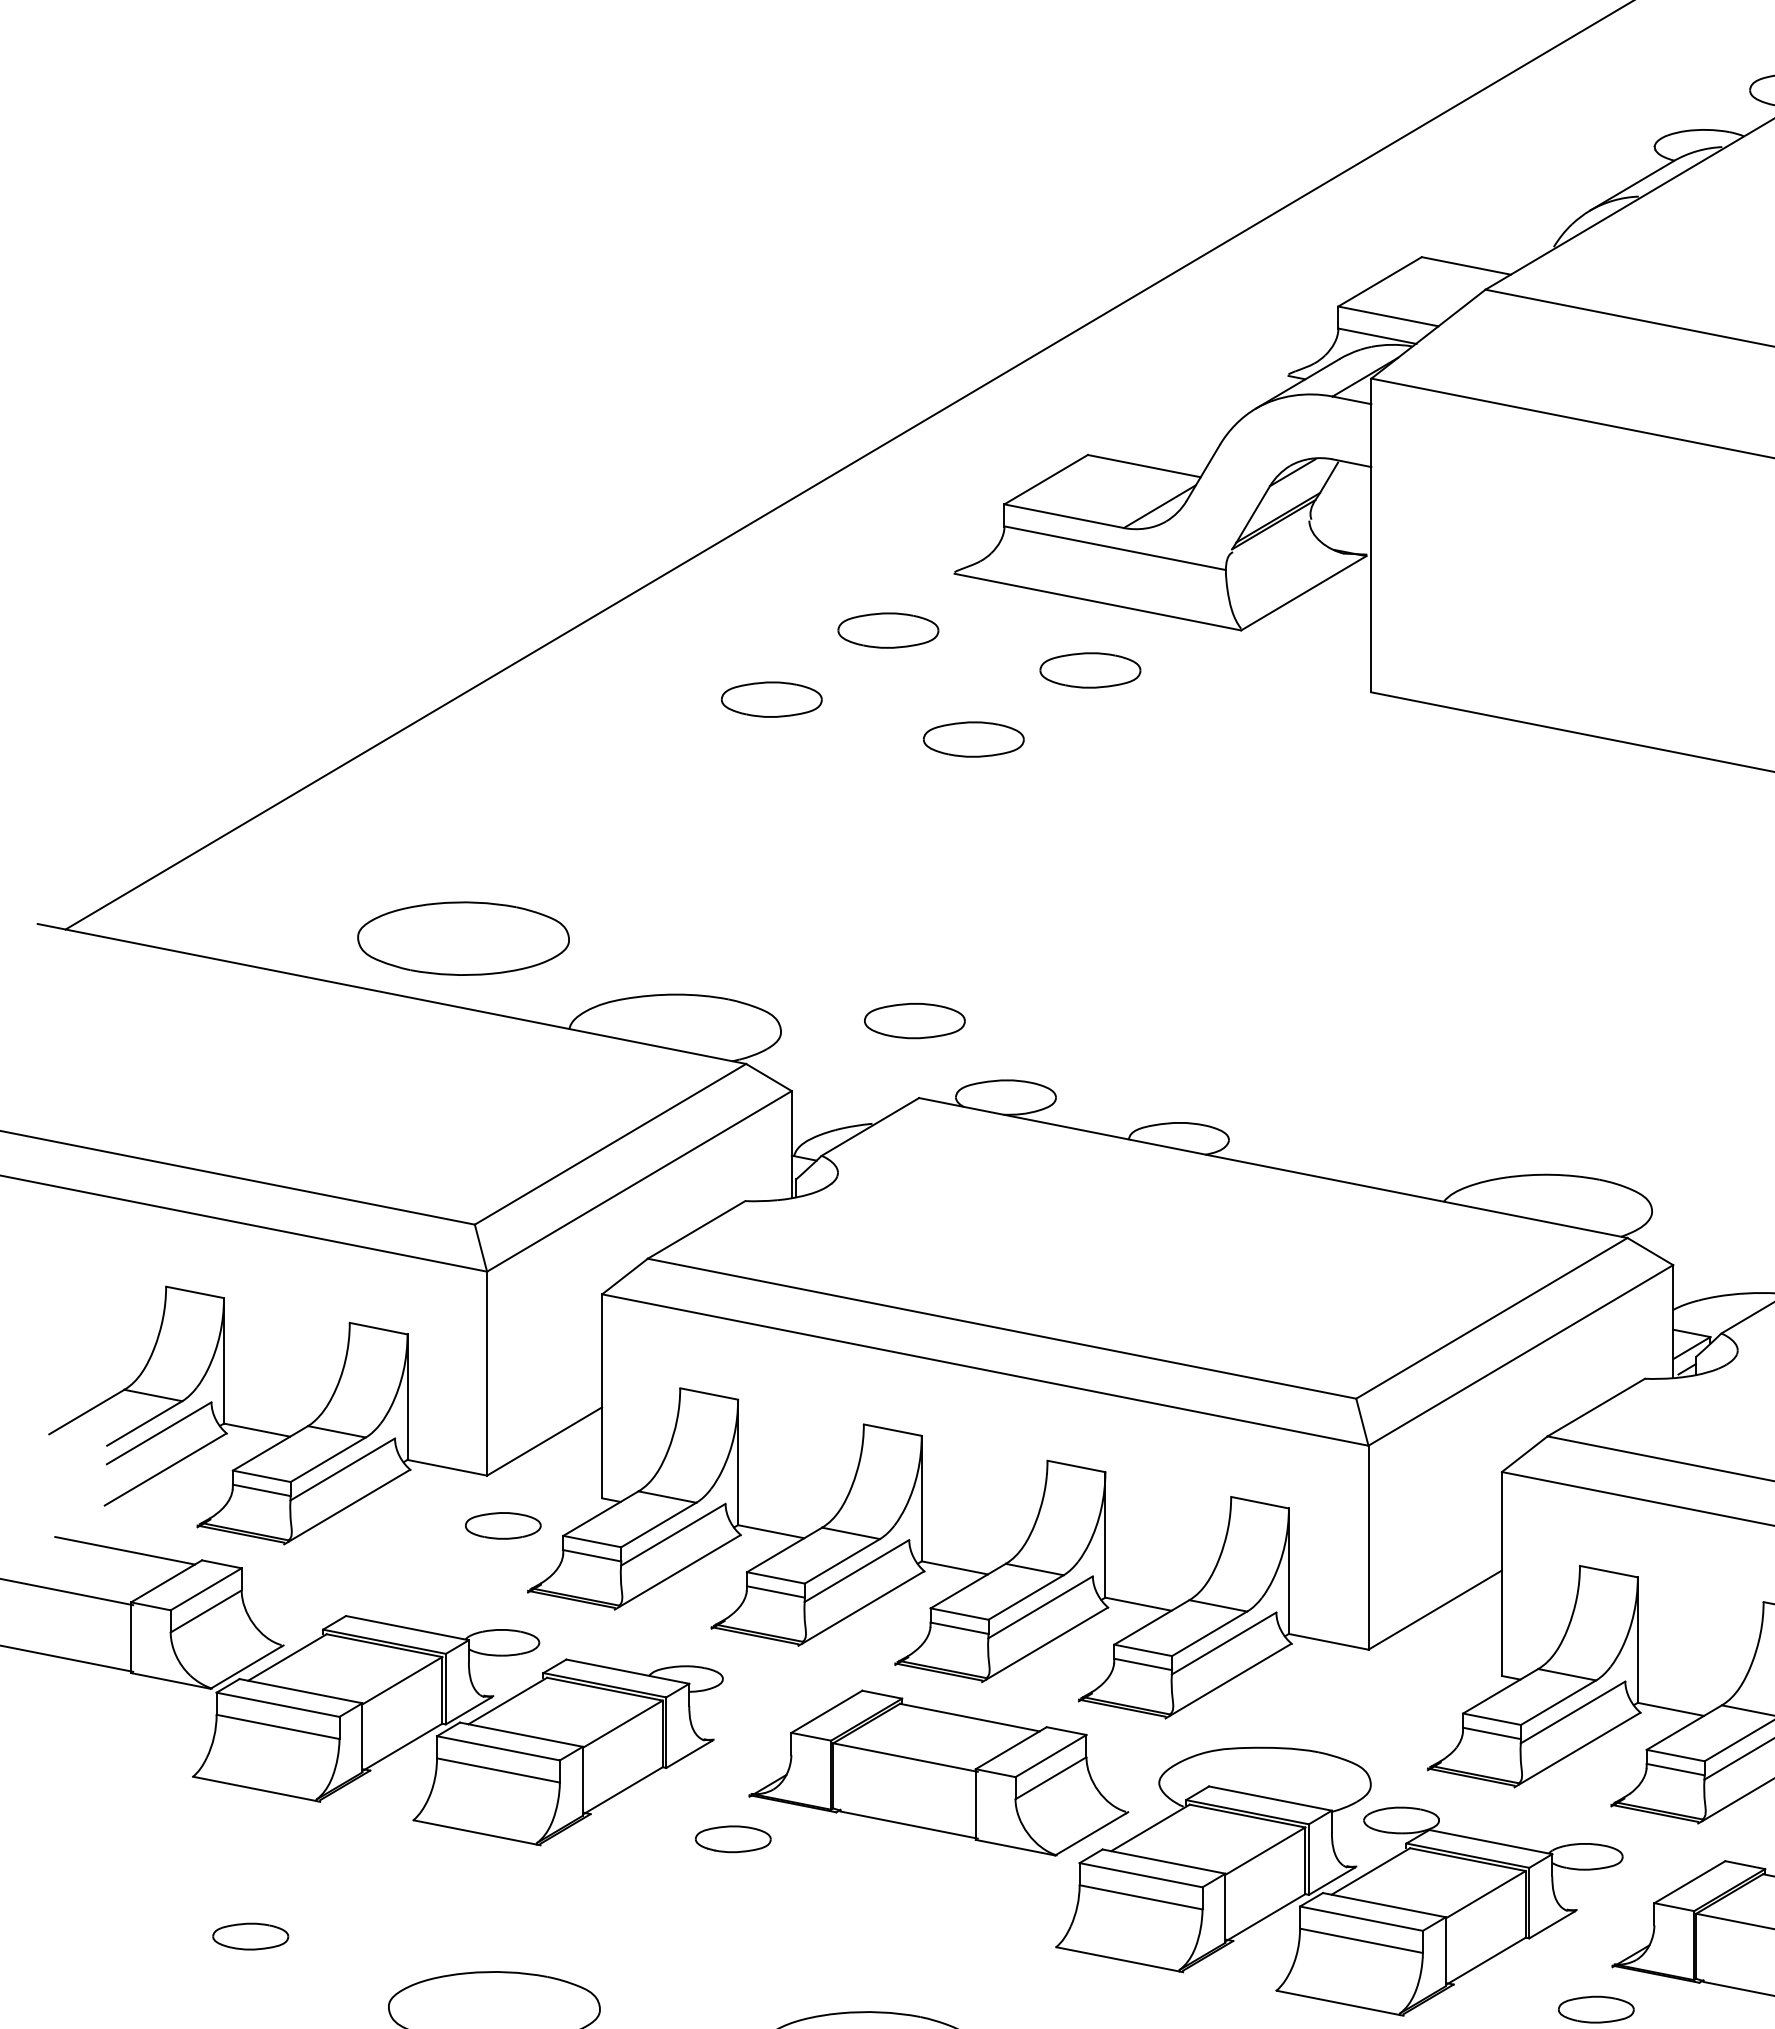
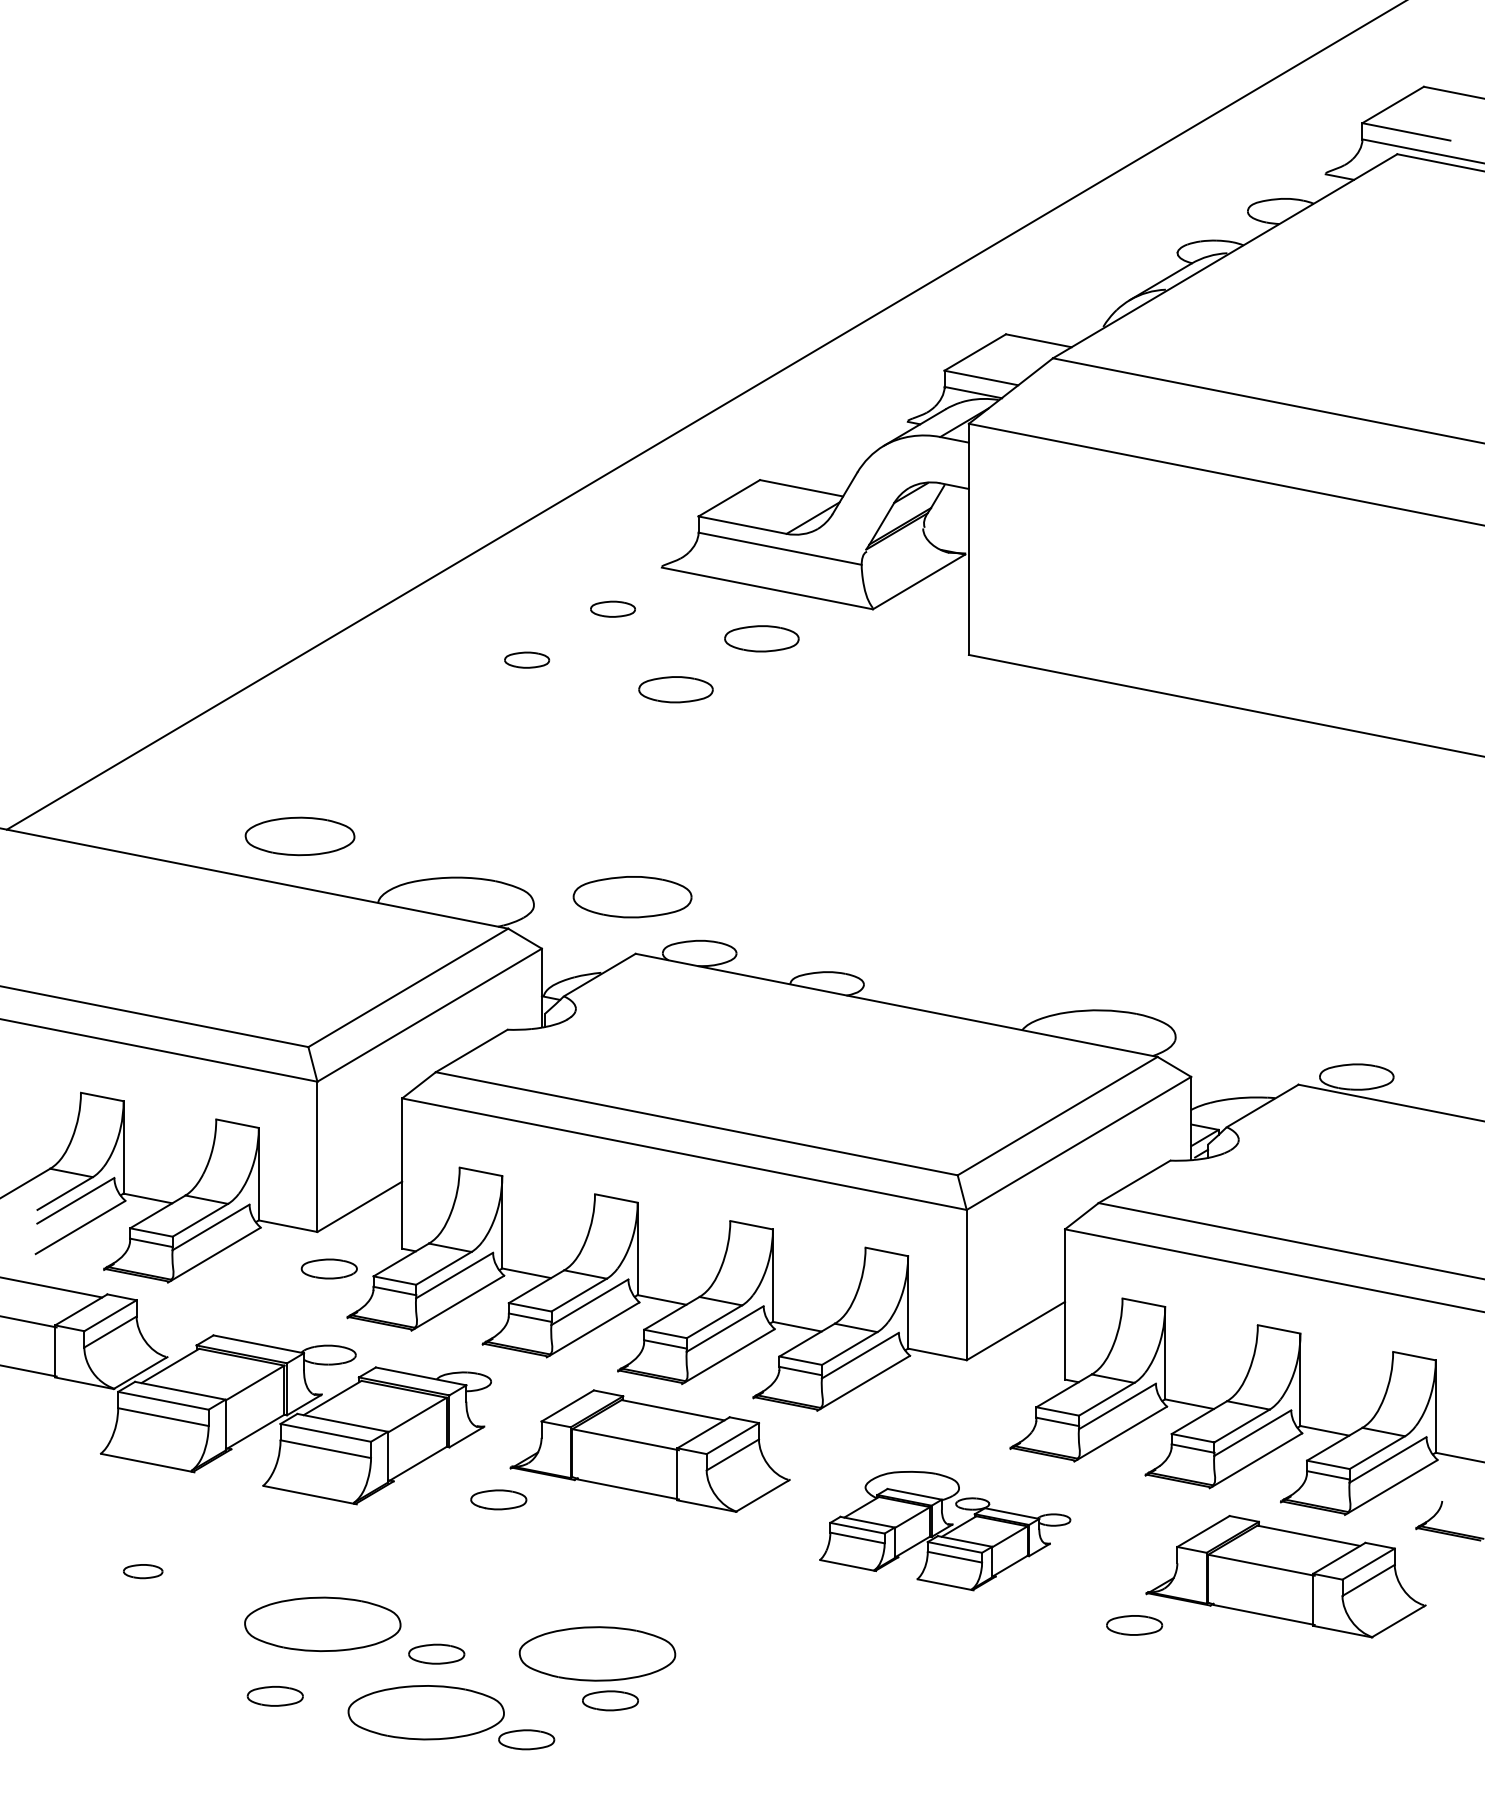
part: (887, 629) -> (612, 608), size x0.6
part: (770, 698) -> (526, 659), size x0.6
part: (462, 938) -> (299, 836), size x0.7
part: (914, 1020) -> (632, 896), size x1.6
part: (1338, 1880) -> (944, 1530), size x0.6
part: (249, 1936) -> (142, 1571), size x0.7

